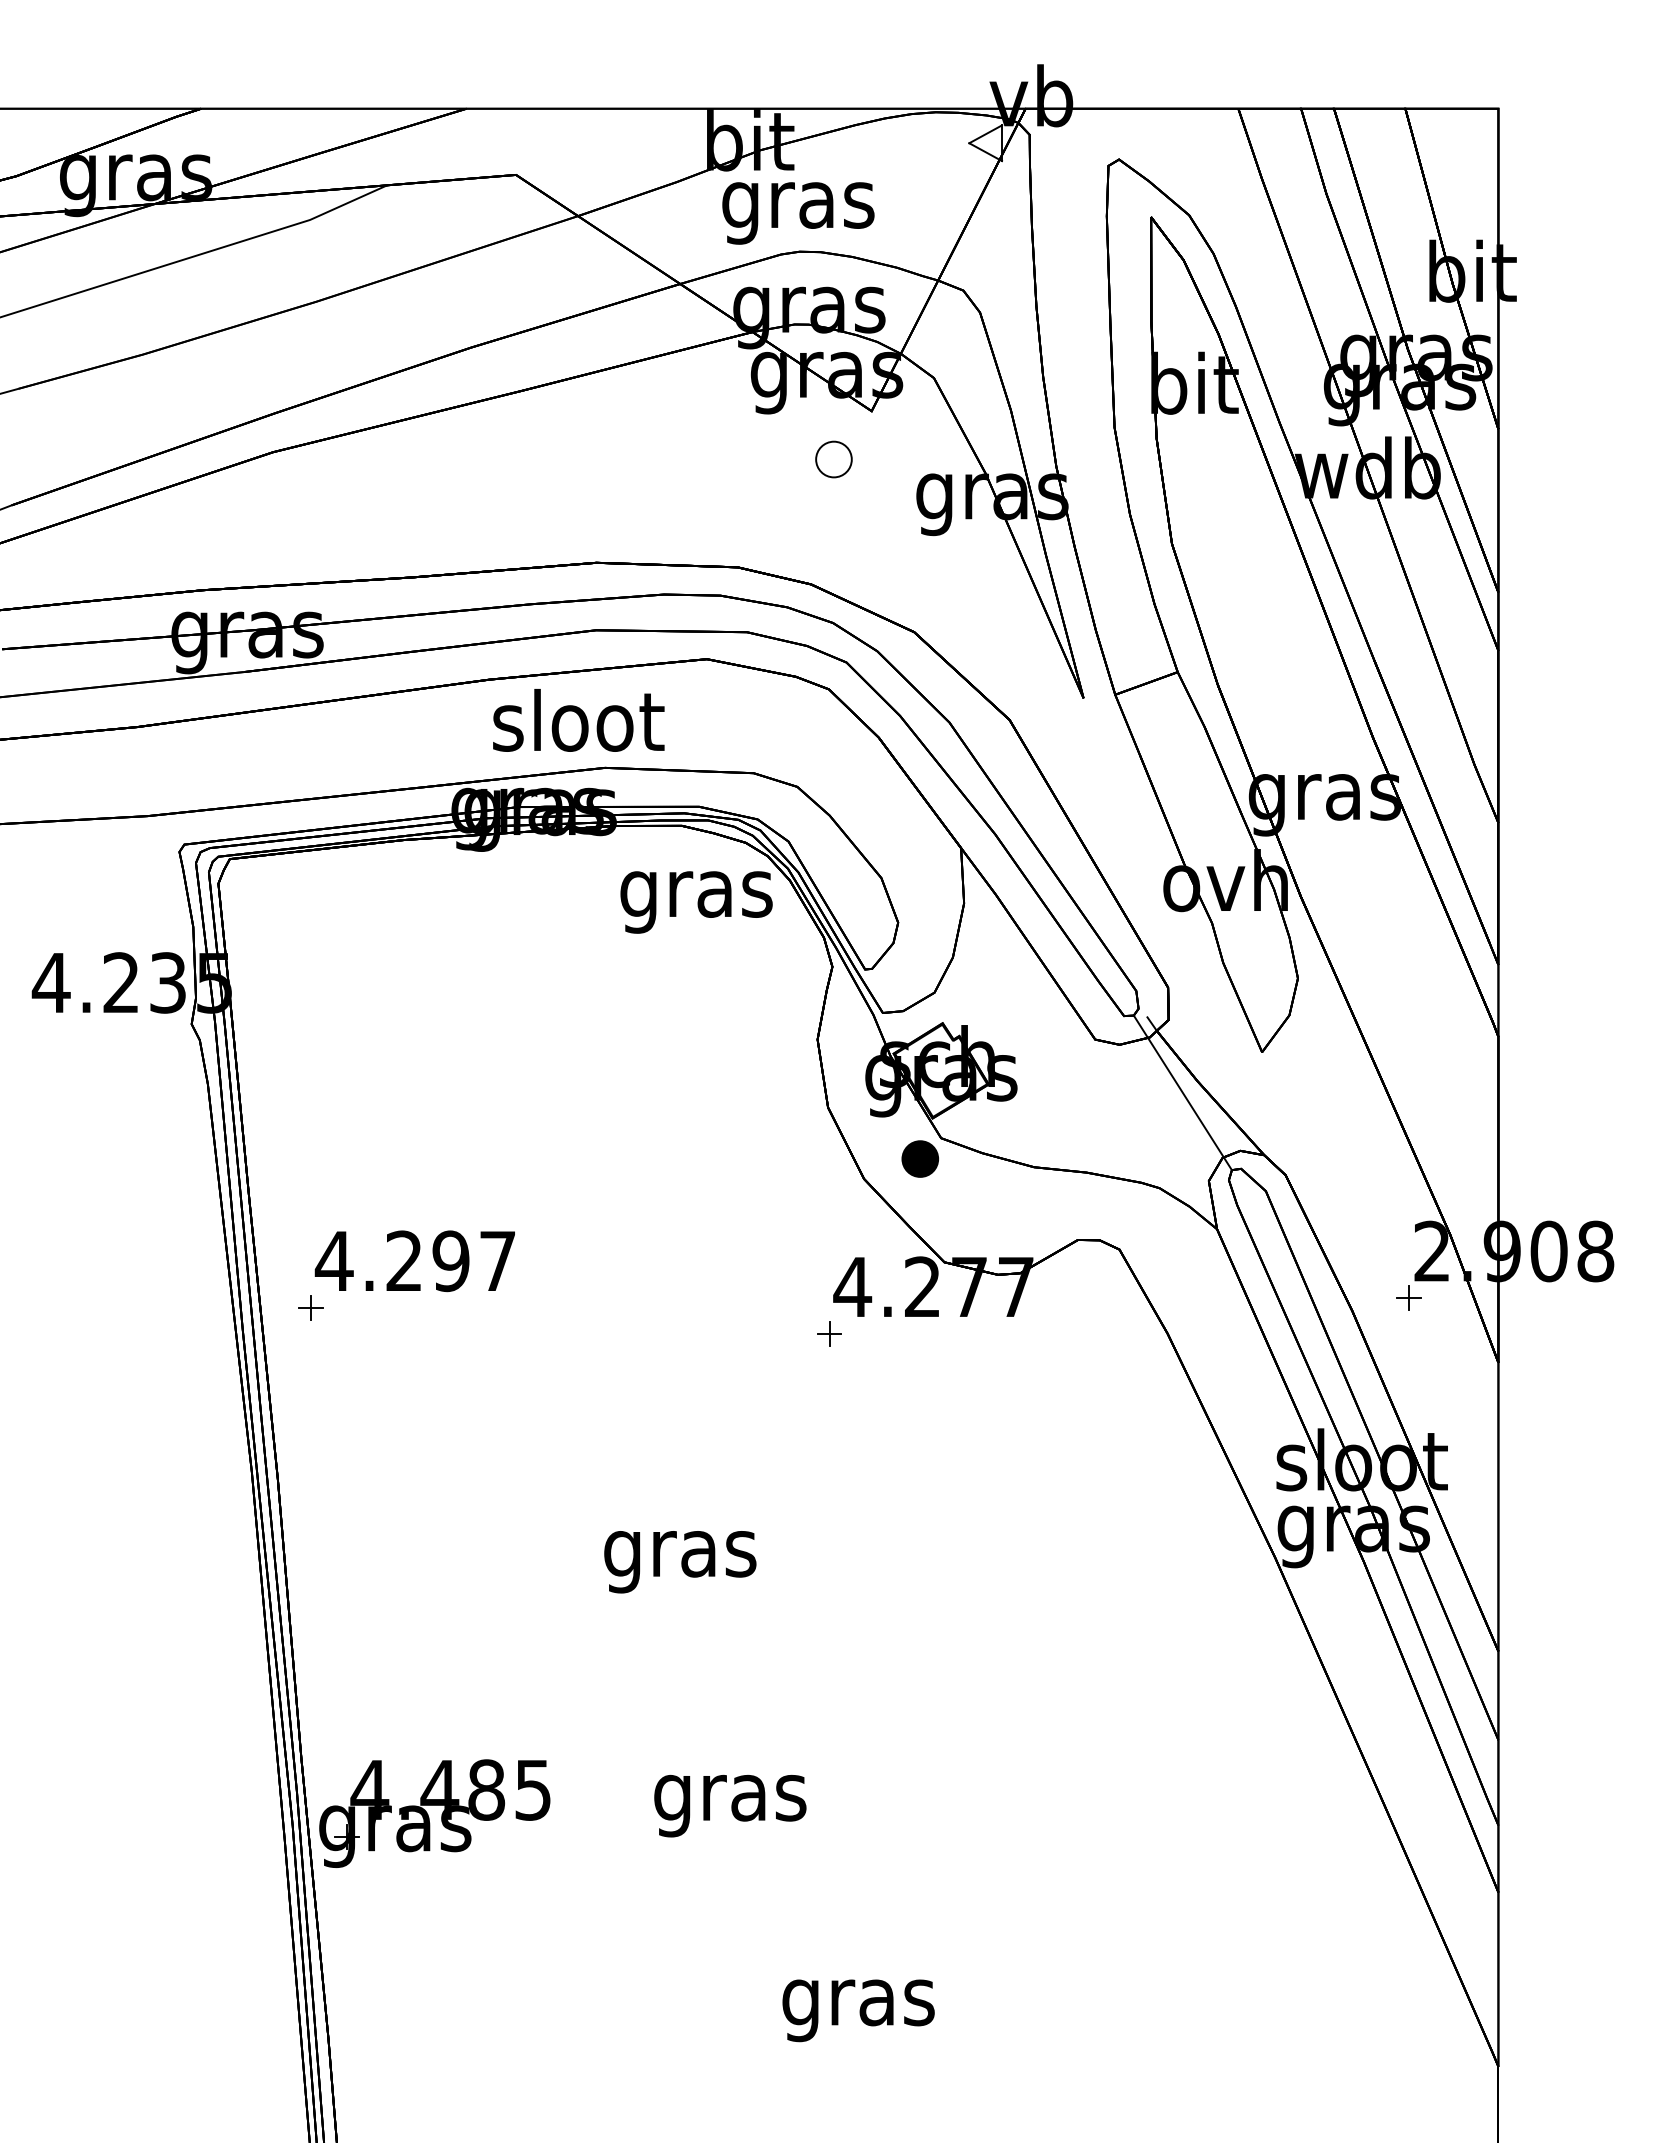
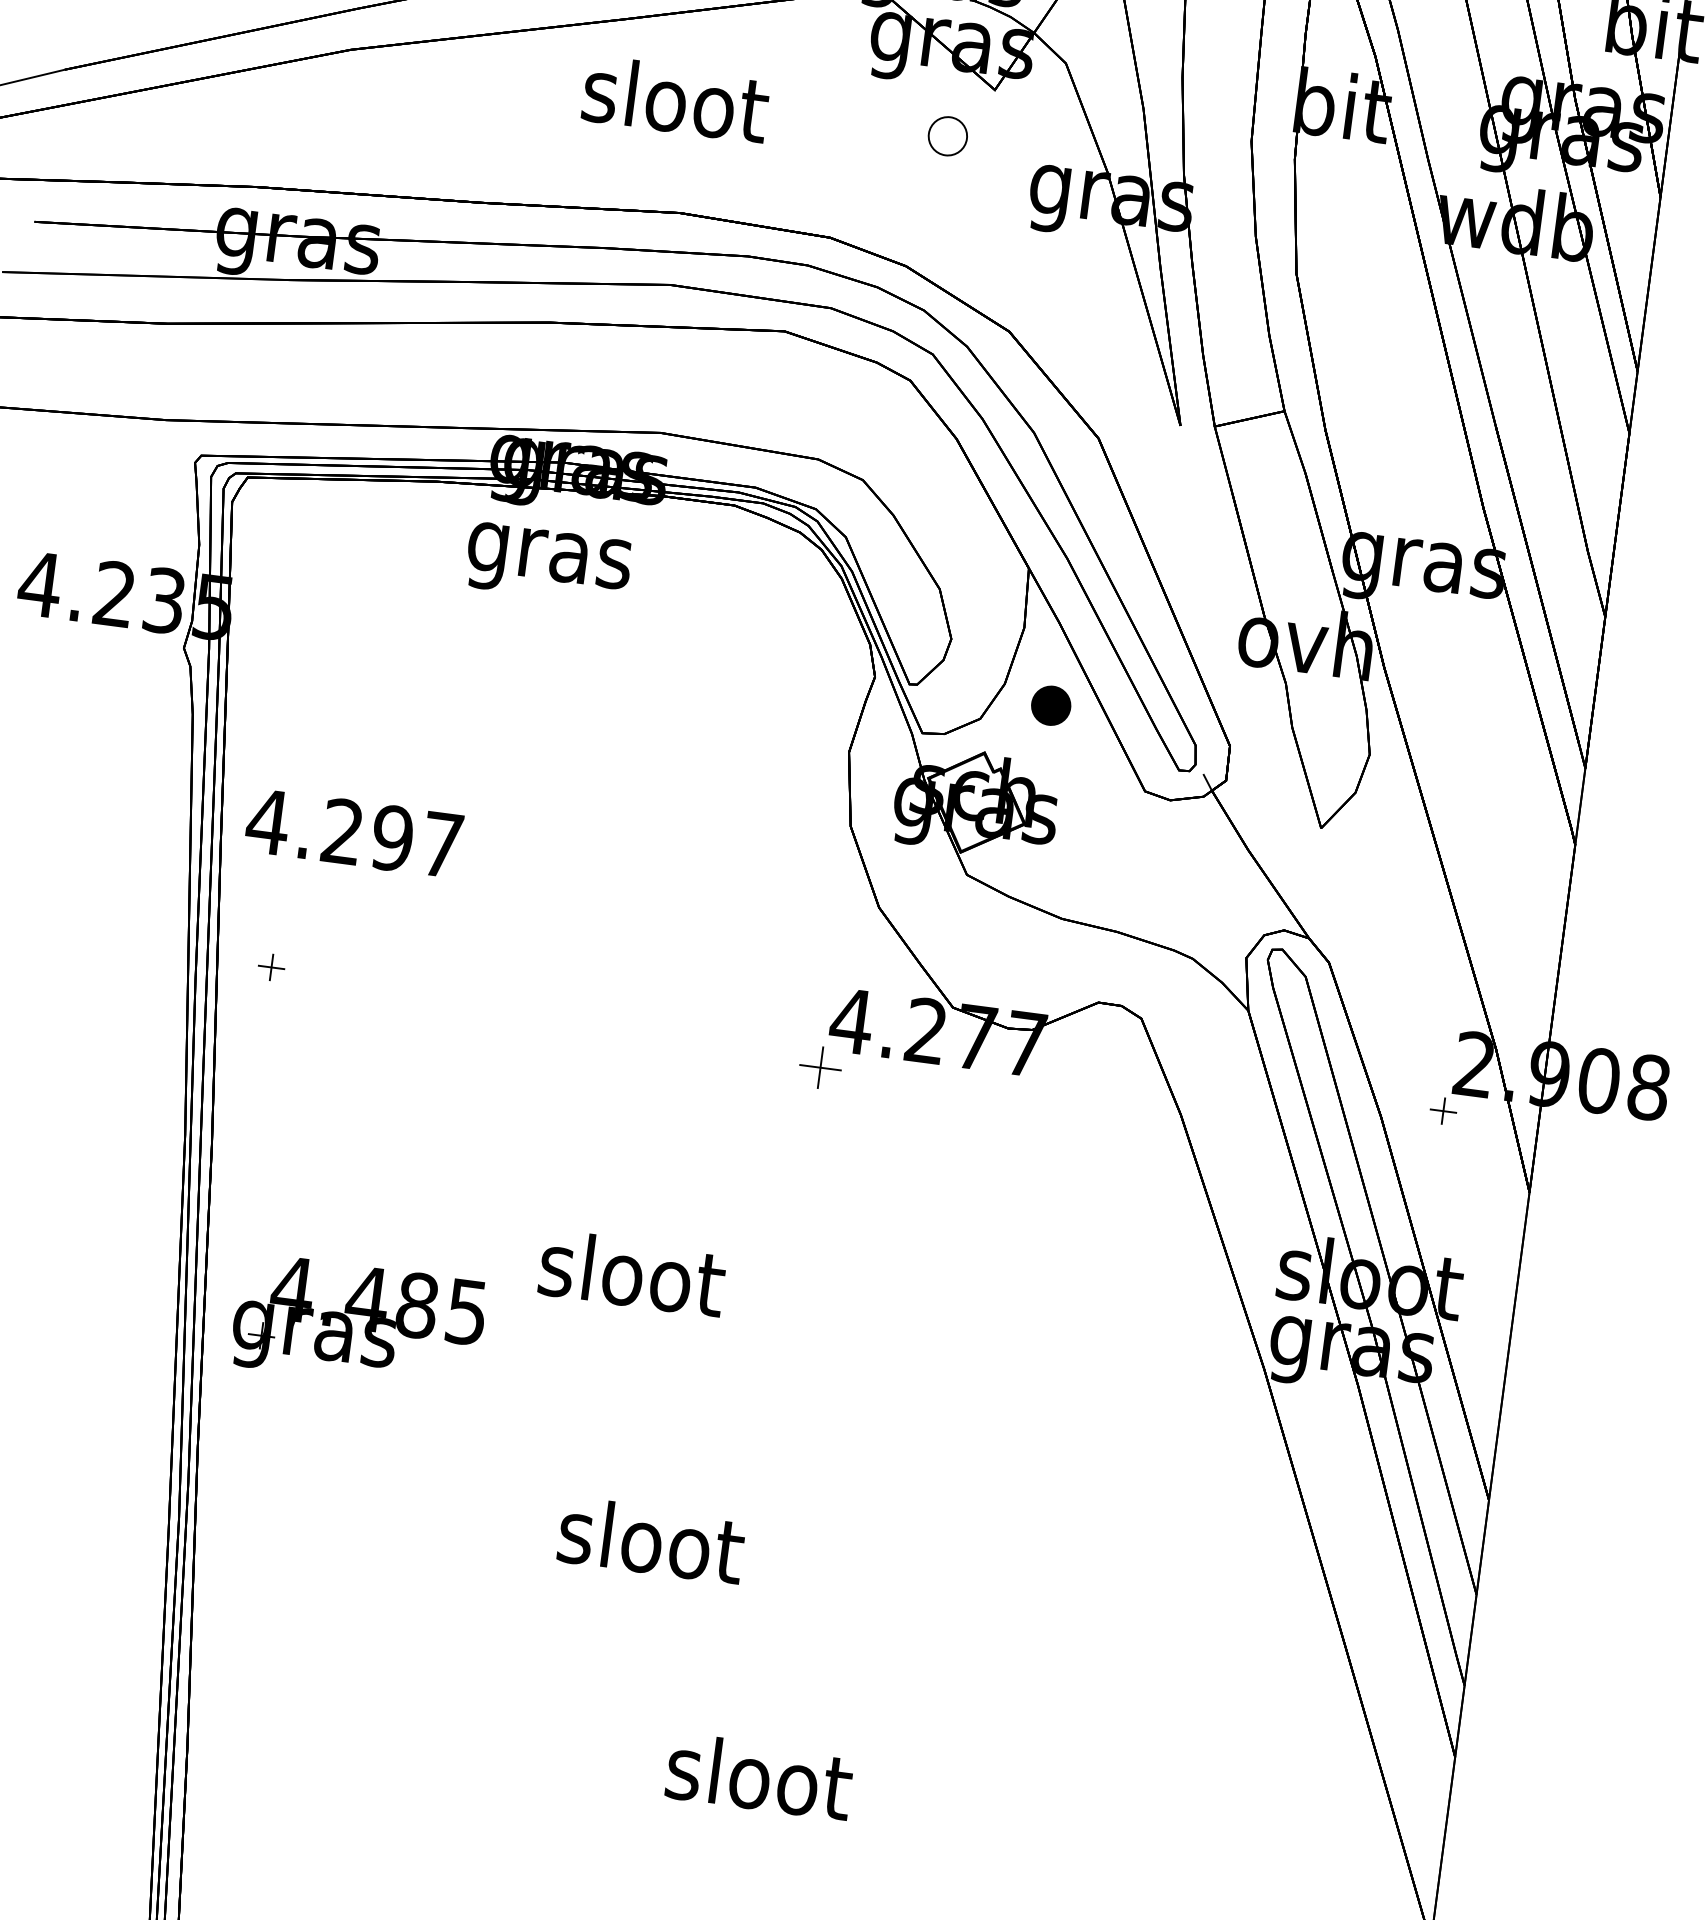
text: (578, 720) -> (675, 99), moved
text: (696, 902) -> (548, 564), moved
line: (1182, 1092) -> (1230, 860), removed
part: (919, 1158) -> (1050, 705), moved
text: (414, 1261) -> (353, 833), moved
part: (829, 1333) -> (820, 1067), size x1.6
text: (680, 1553) -> (630, 1281), gras -> sloot
text: (730, 1797) -> (649, 1548), gras -> sloot
part: (428, 1814) -> (351, 1323), moved
text: (859, 2002) -> (758, 1784), gras -> sloot

